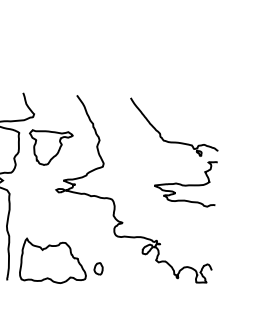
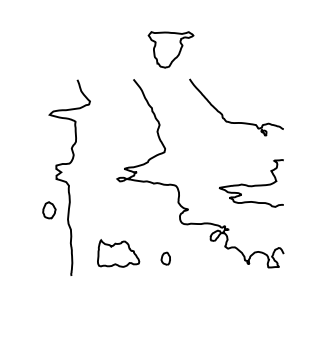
part: (50, 147) -> (170, 49), moved
curve: (184, 184) -> (250, 185), moved
part: (53, 261) -> (118, 253), size x0.6

